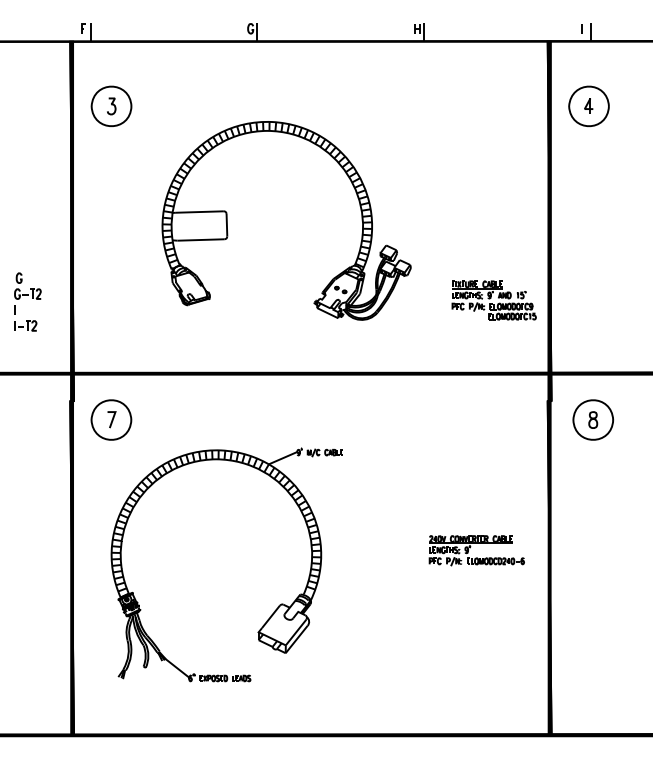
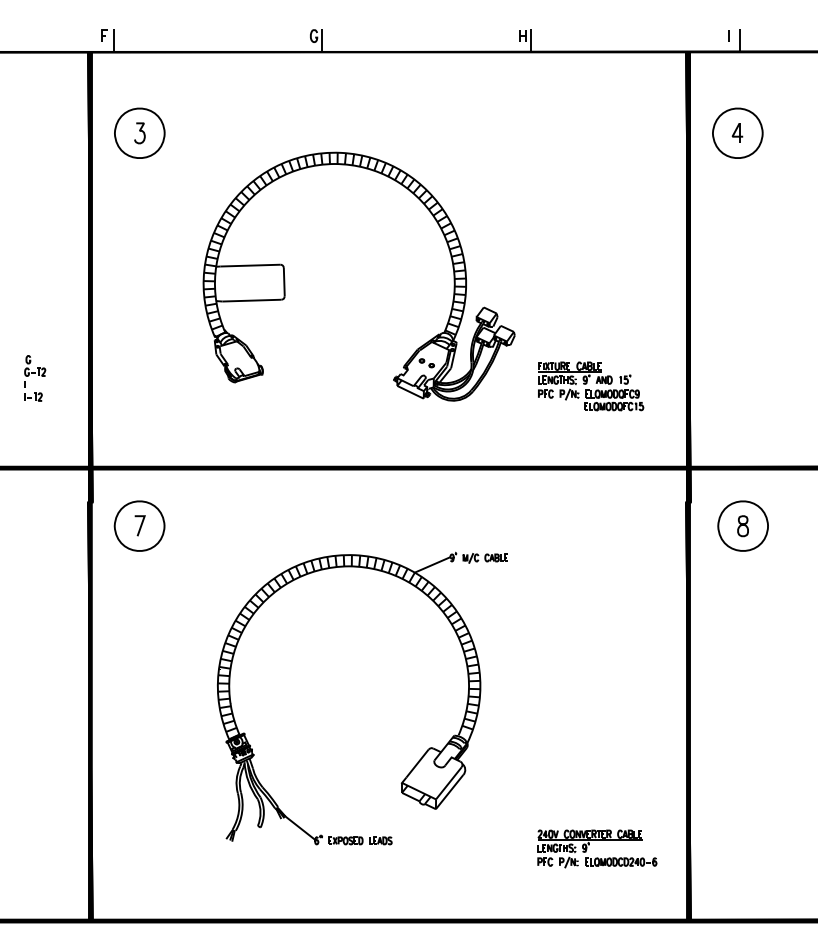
part: (494, 300) -> (591, 386), moved
part: (28, 302) -> (35, 378), size x0.62
part: (476, 544) -> (597, 840), moved
part: (277, 607) -> (425, 751), moved

